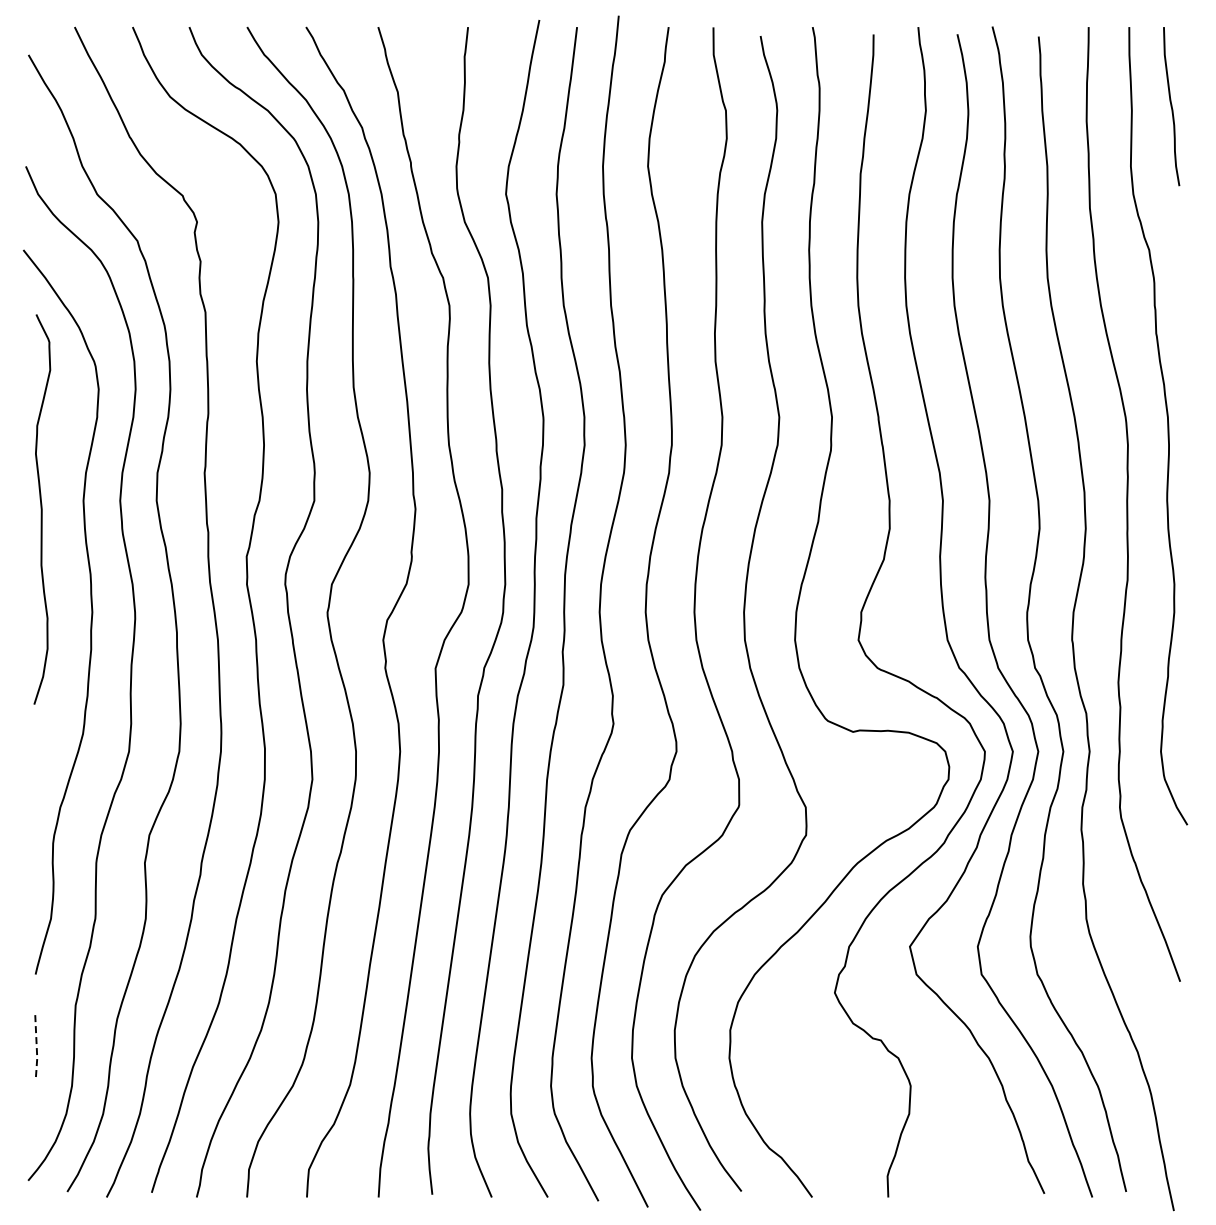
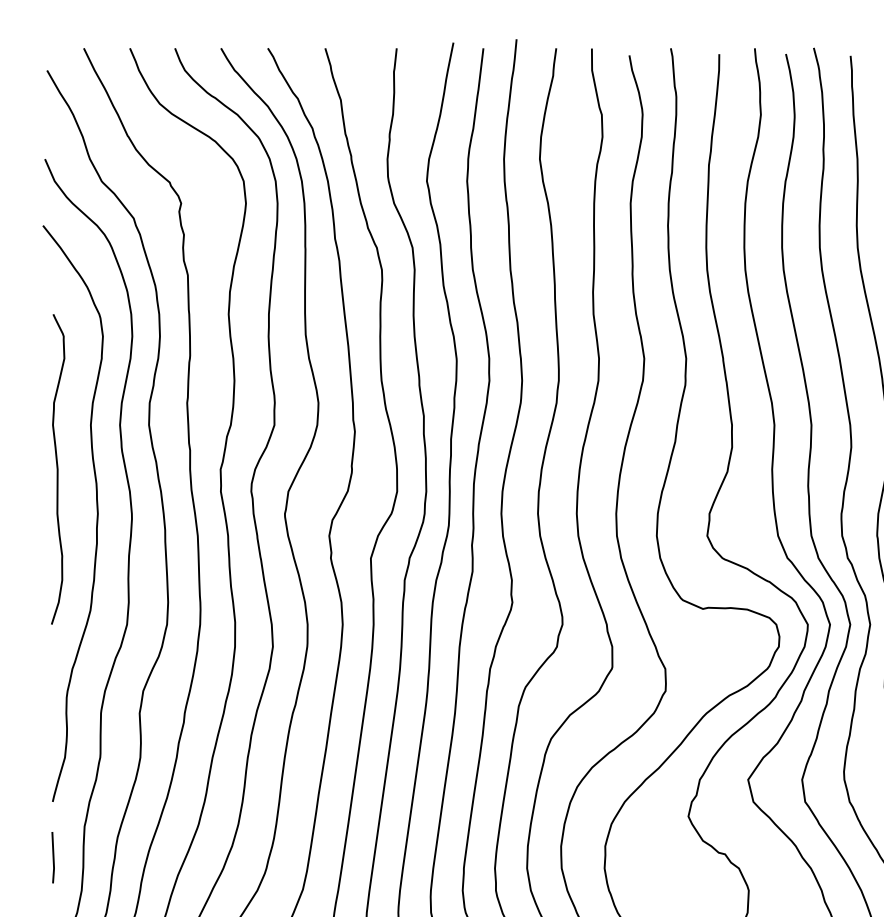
curve: (42, 509) -> (58, 469), moved
line: (36, 1045) -> (53, 858), dashed -> solid

